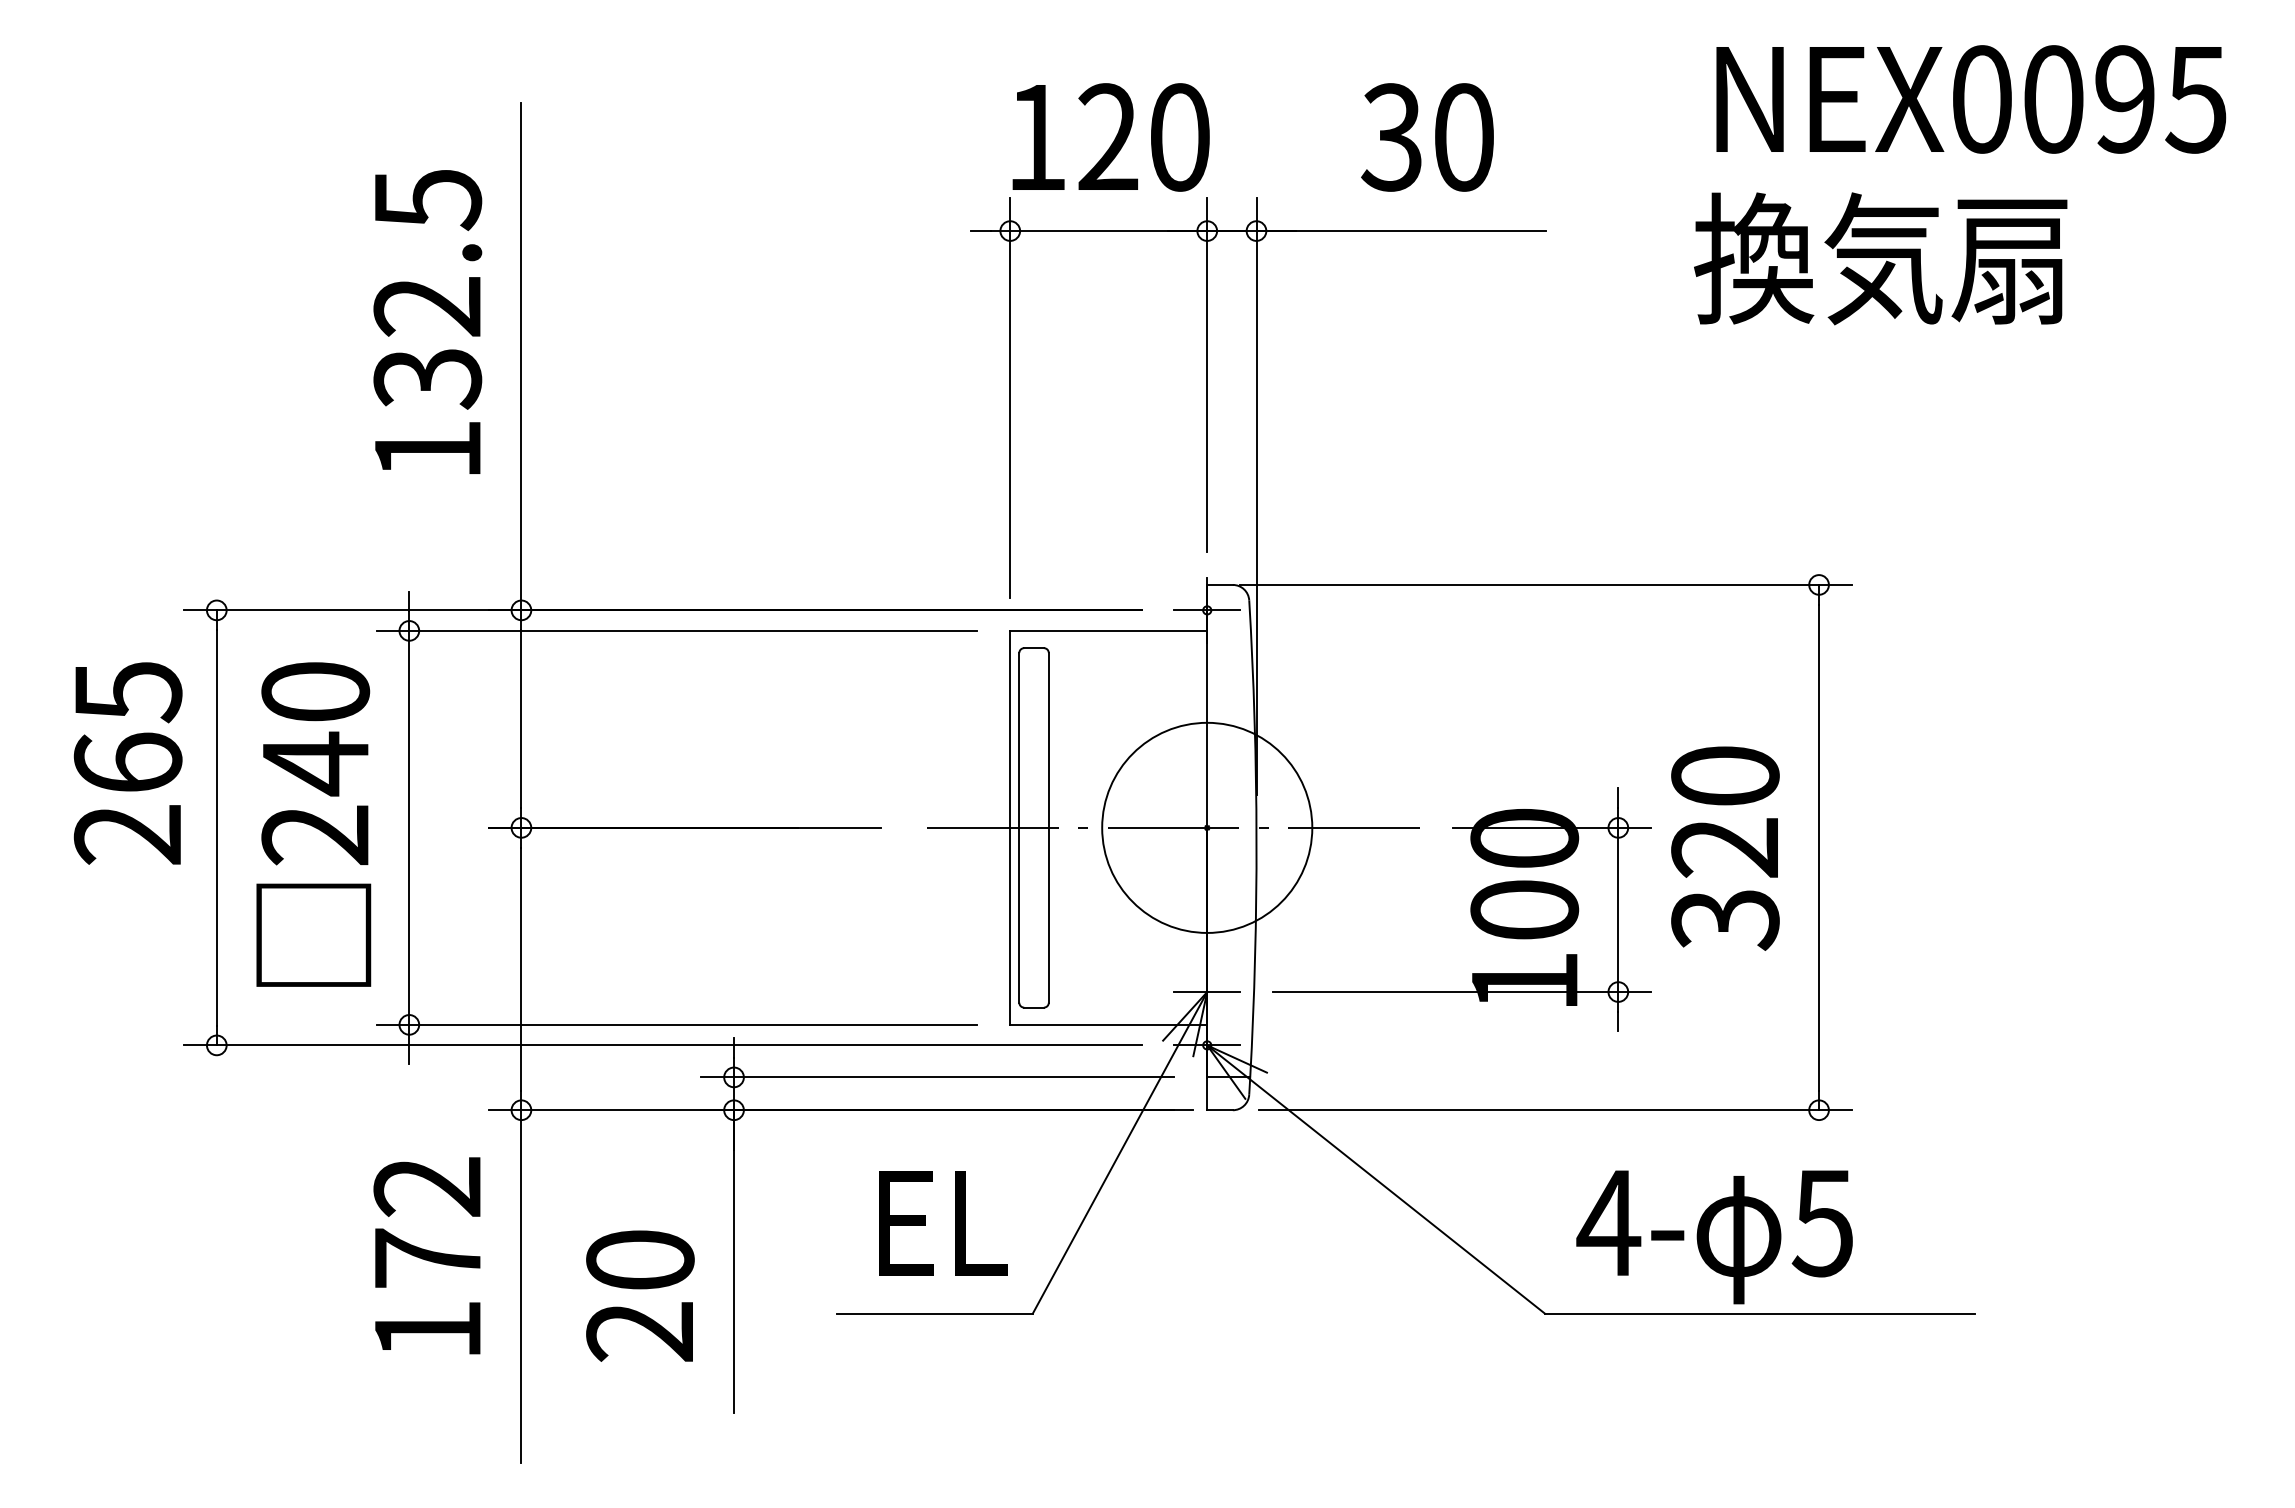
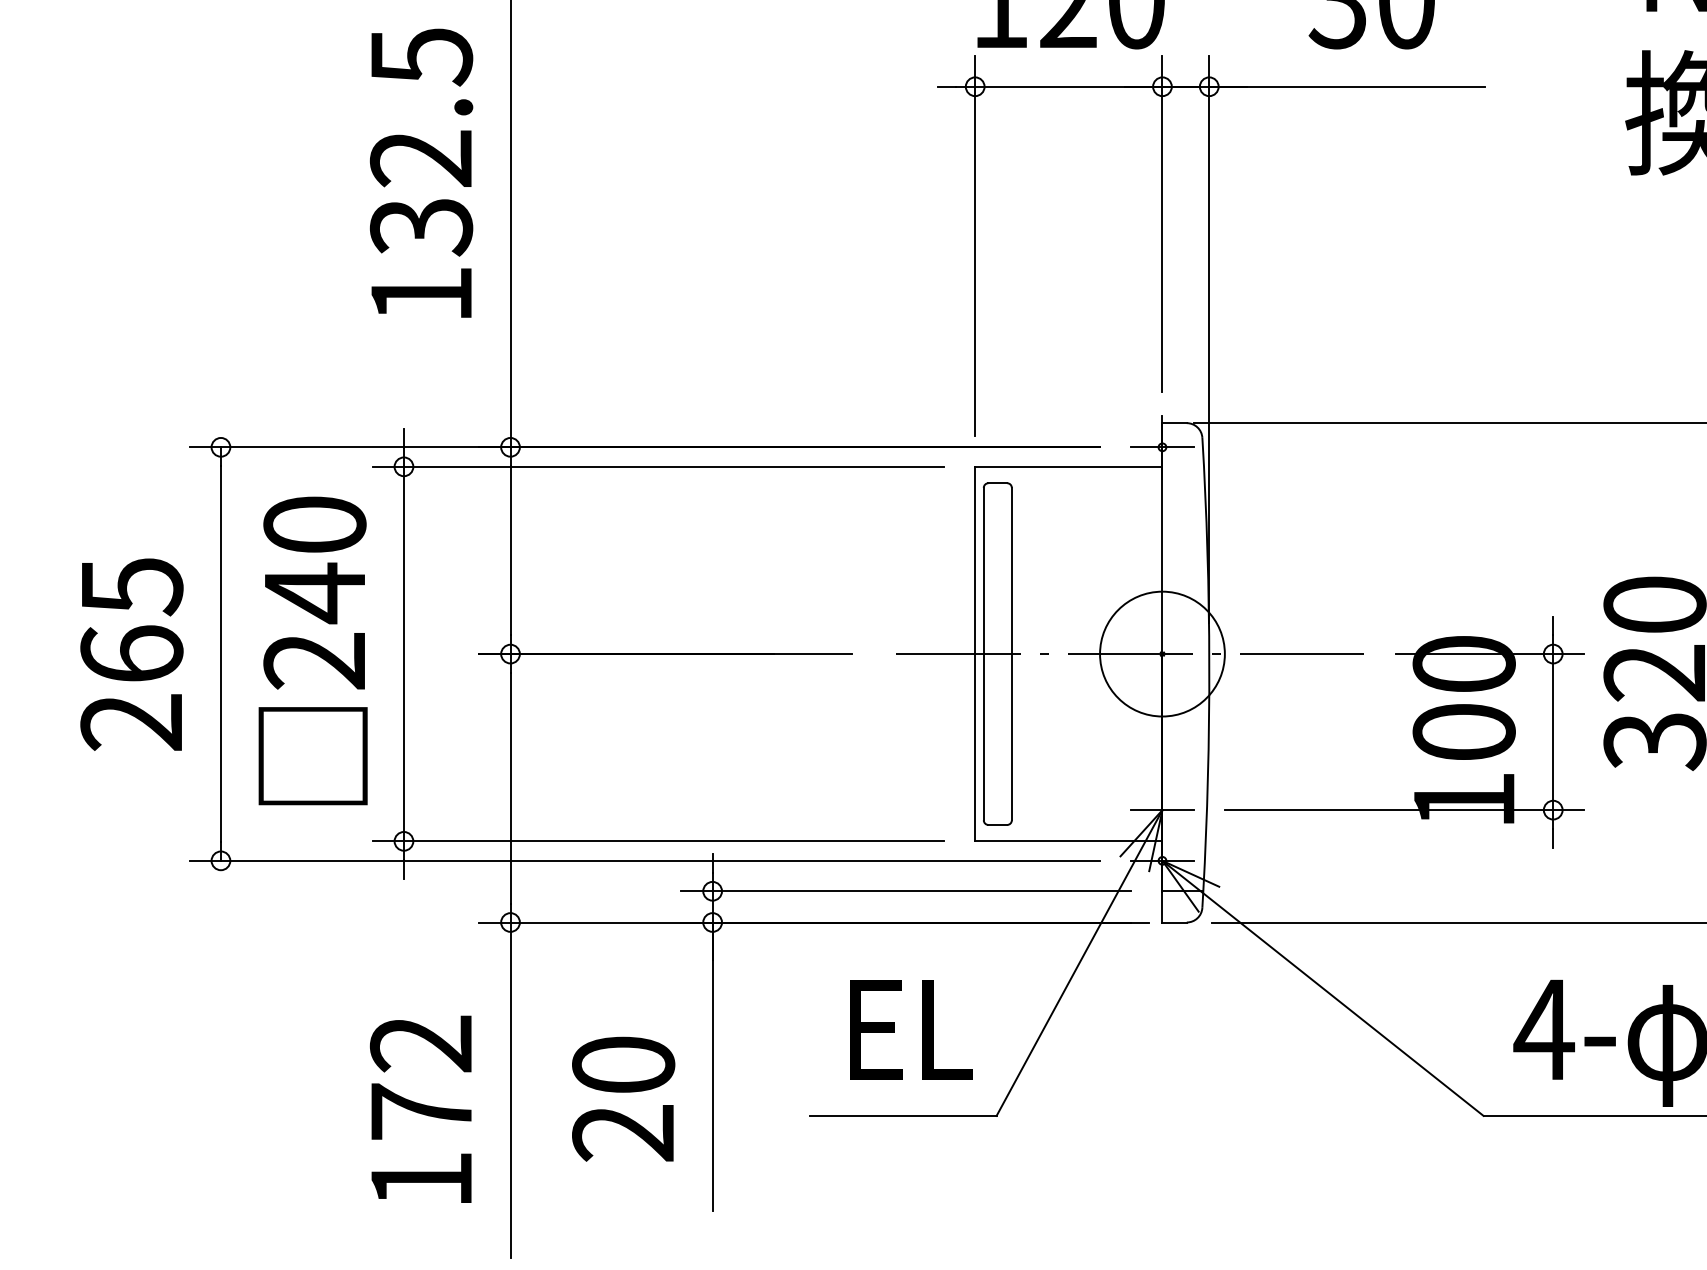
text: (127, 763) -> (131, 654), moved
circle: (1206, 827) -> (1161, 653), size x0.62
text: (426, 1255) -> (420, 1109), moved

